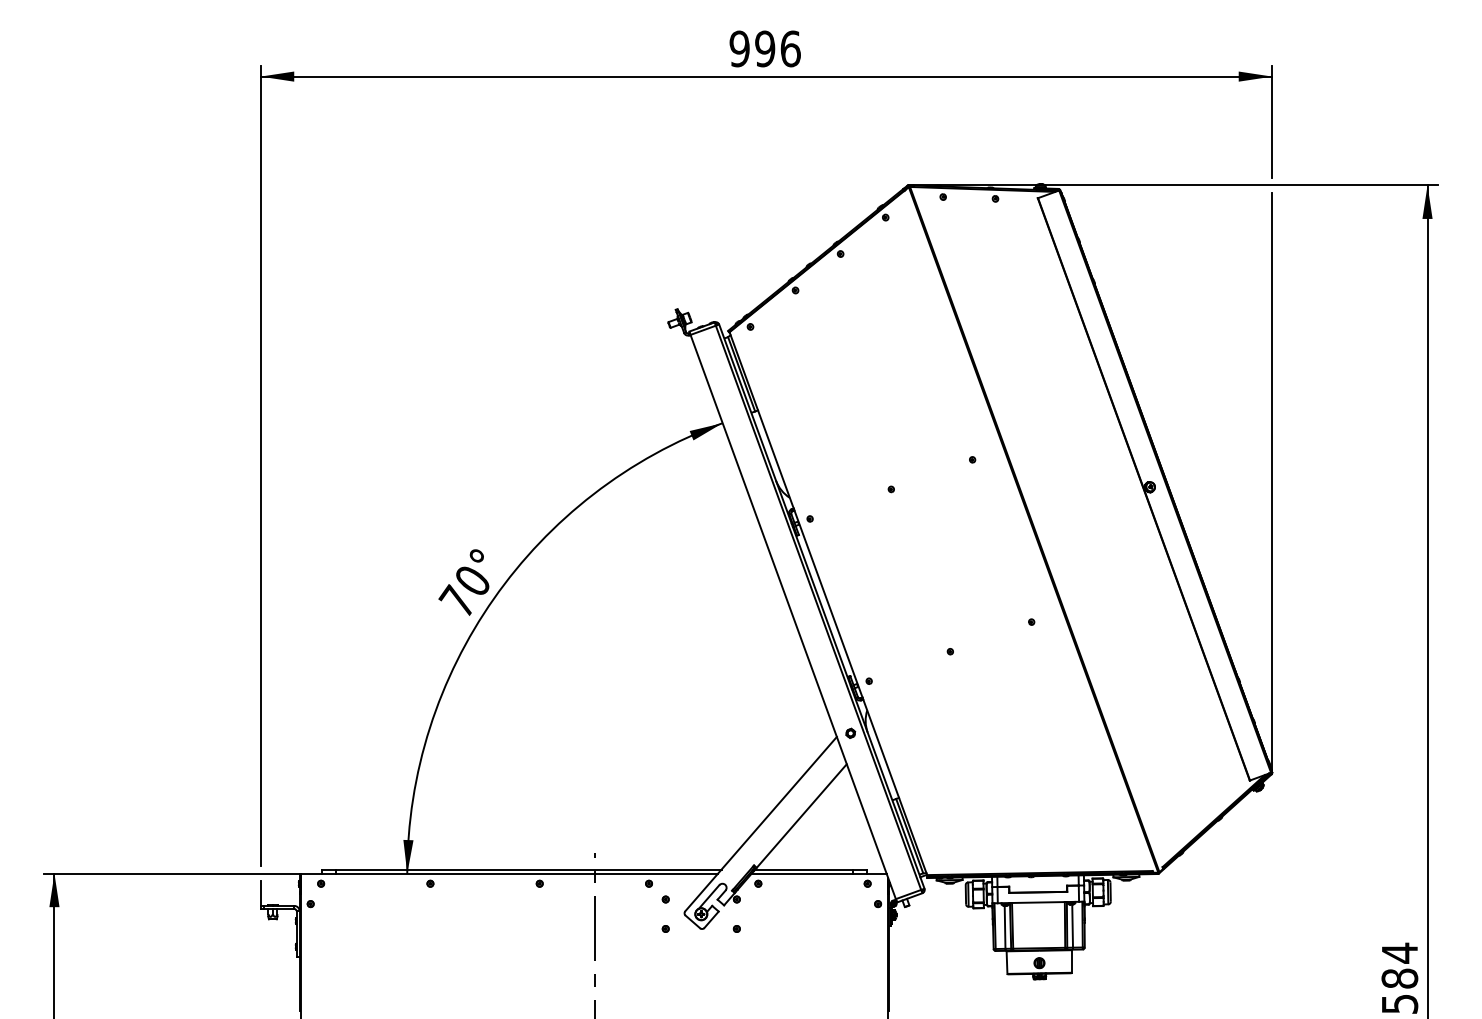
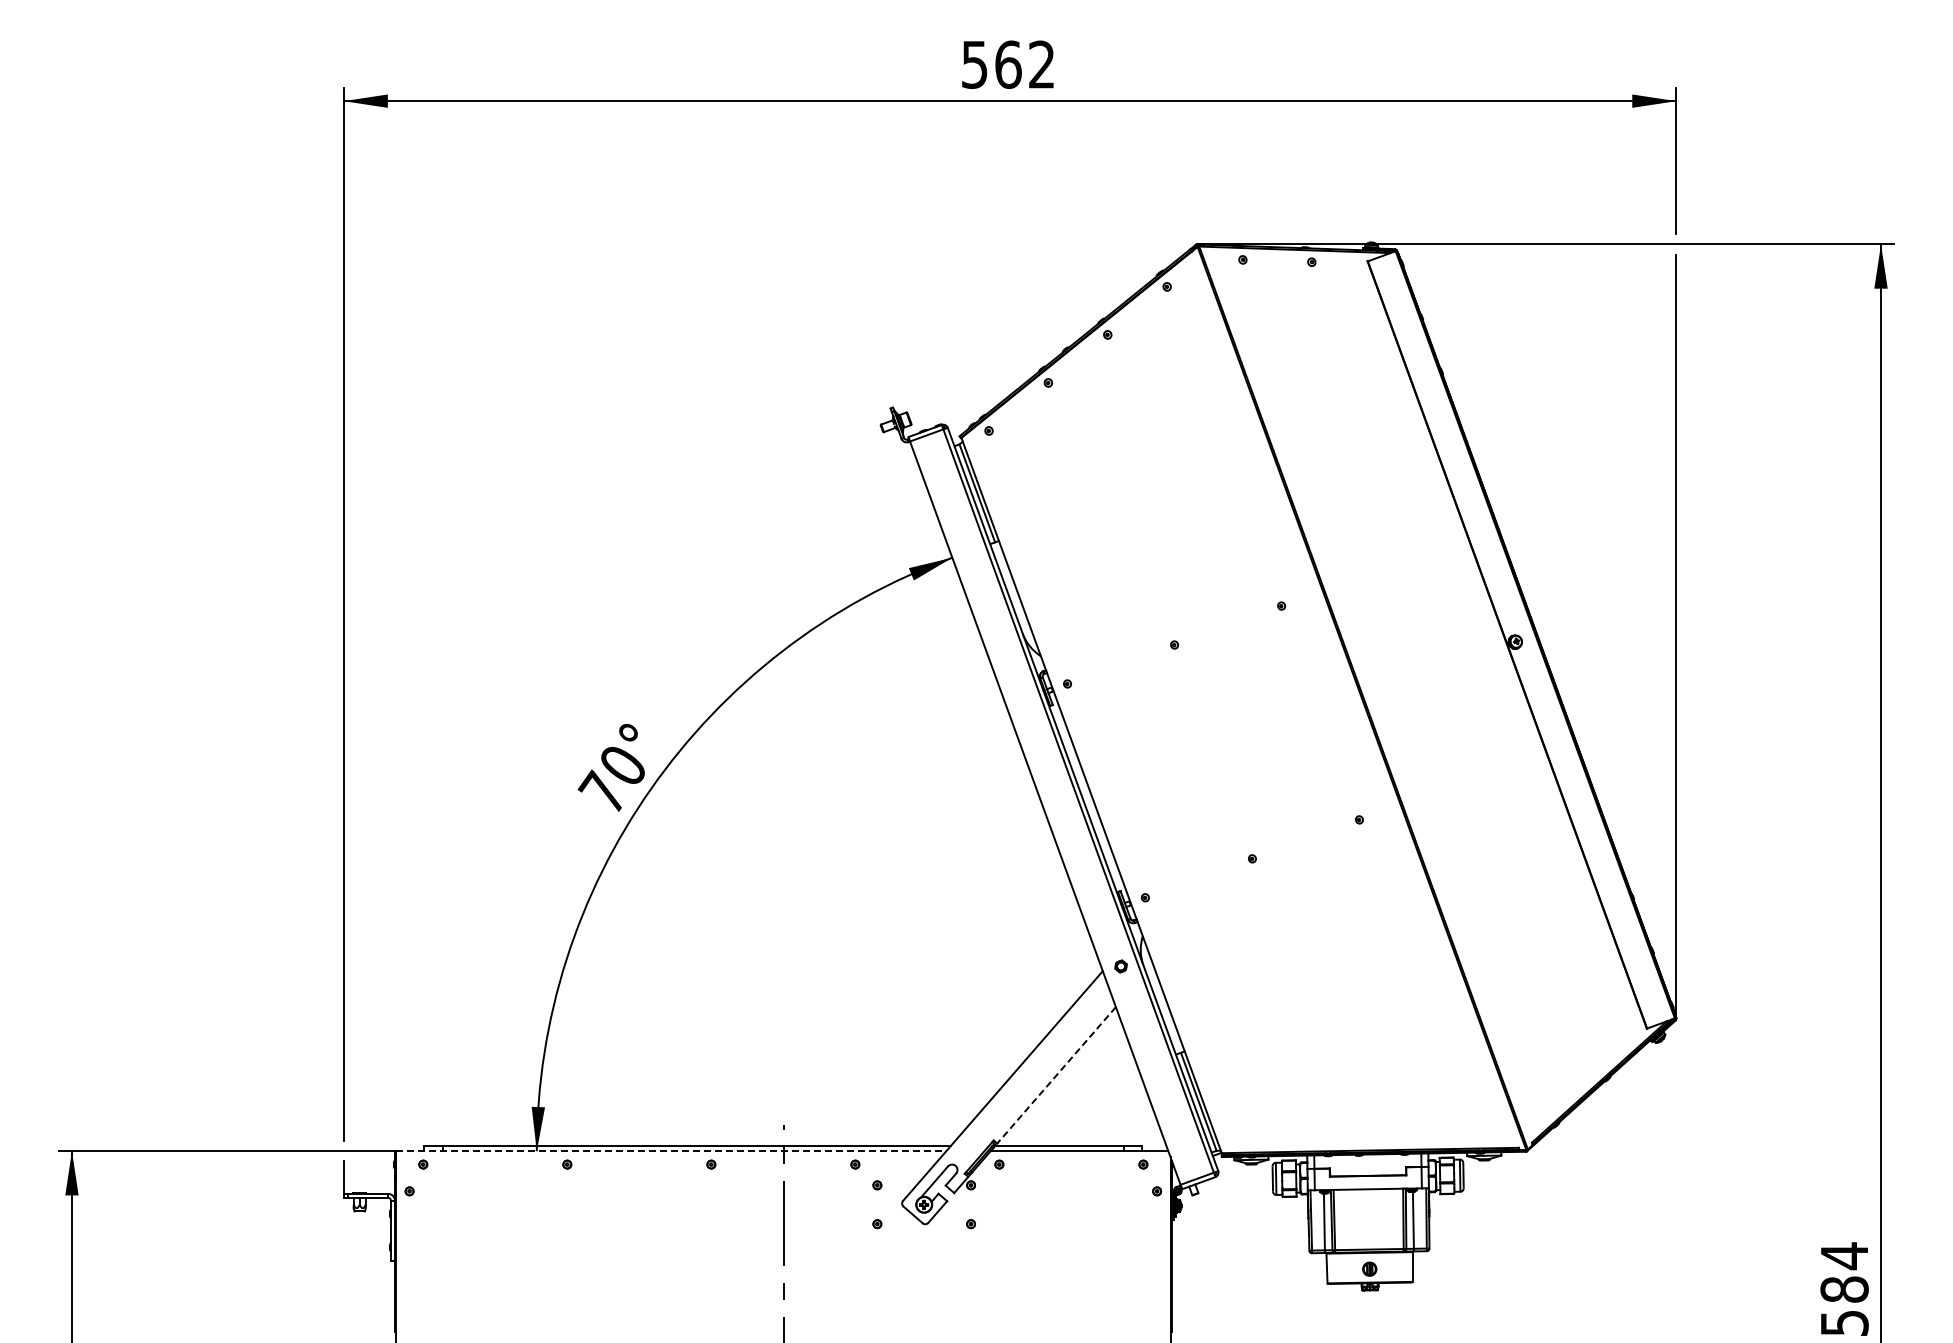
text: (765, 48) -> (1008, 64), 996 -> 562
line: (801, 816) -> (1056, 1075), solid -> dashed
line: (509, 873) -> (671, 1151), solid -> dashed

